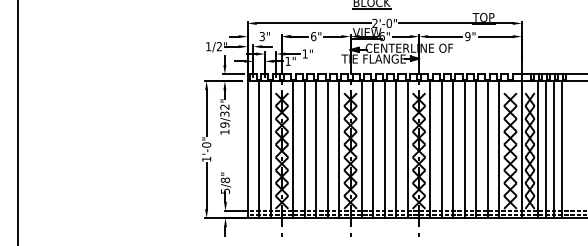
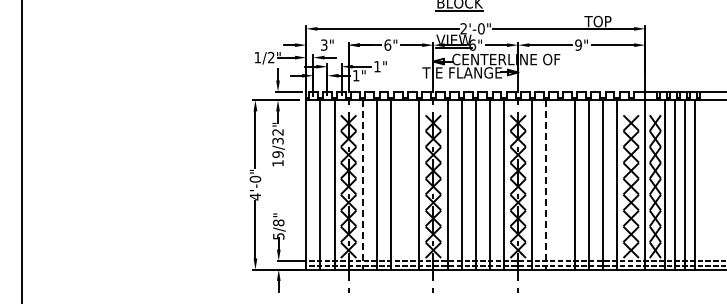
line: (293, 149) -> (362, 184), solid -> dashed
line: (327, 149) -> (405, 184), removed
line: (441, 149) -> (546, 184), solid -> dashed
line: (453, 149) -> (560, 184), removed
text: (205, 158) -> (254, 196), 1'-0" -> 4'-0"

